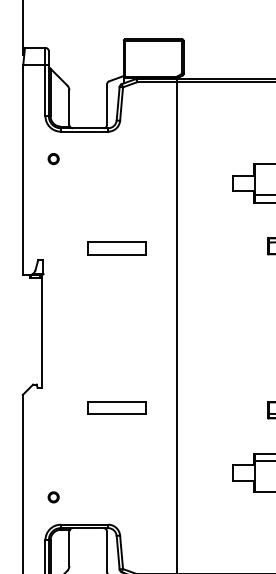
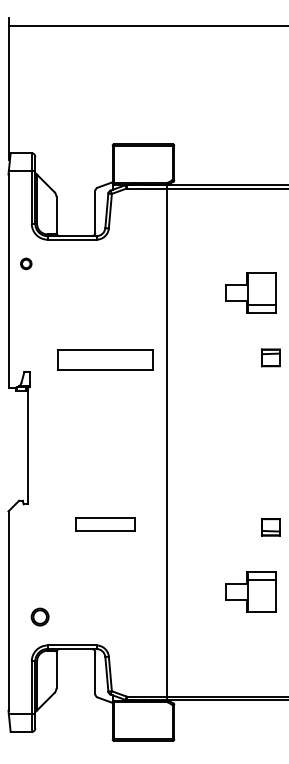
part: (53, 158) -> (26, 263), moved
part: (116, 248) -> (105, 360), size x1.6
part: (53, 497) -> (40, 617), size x1.6

